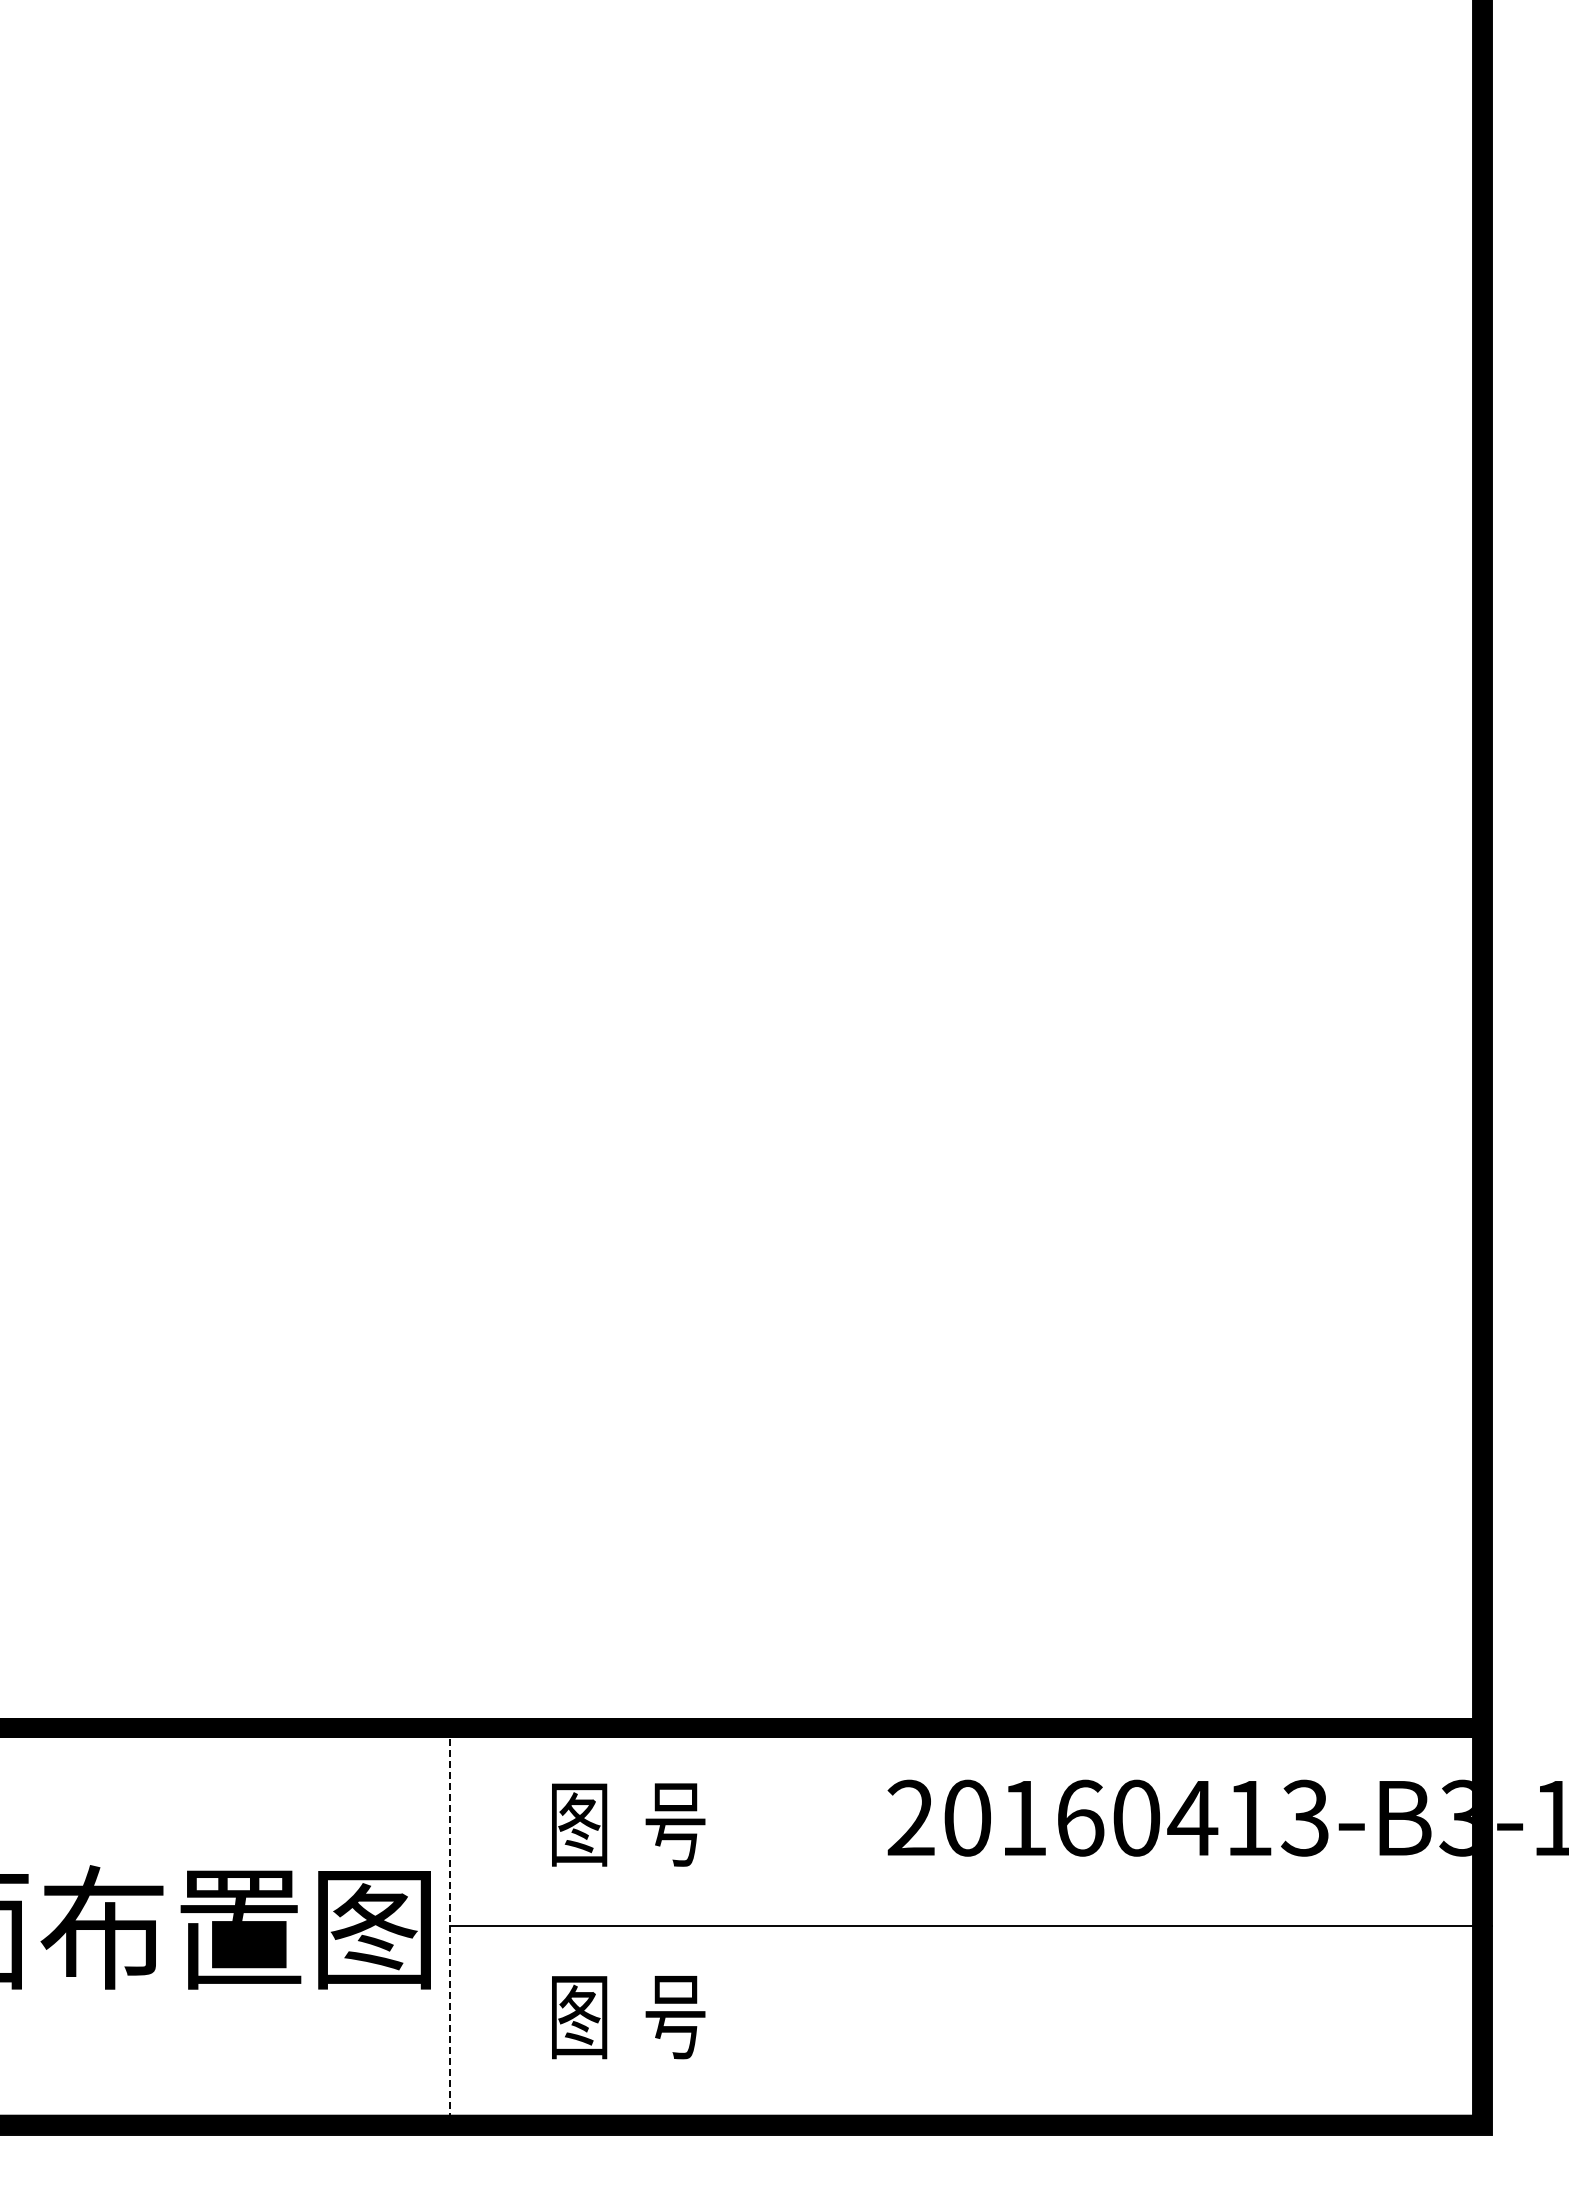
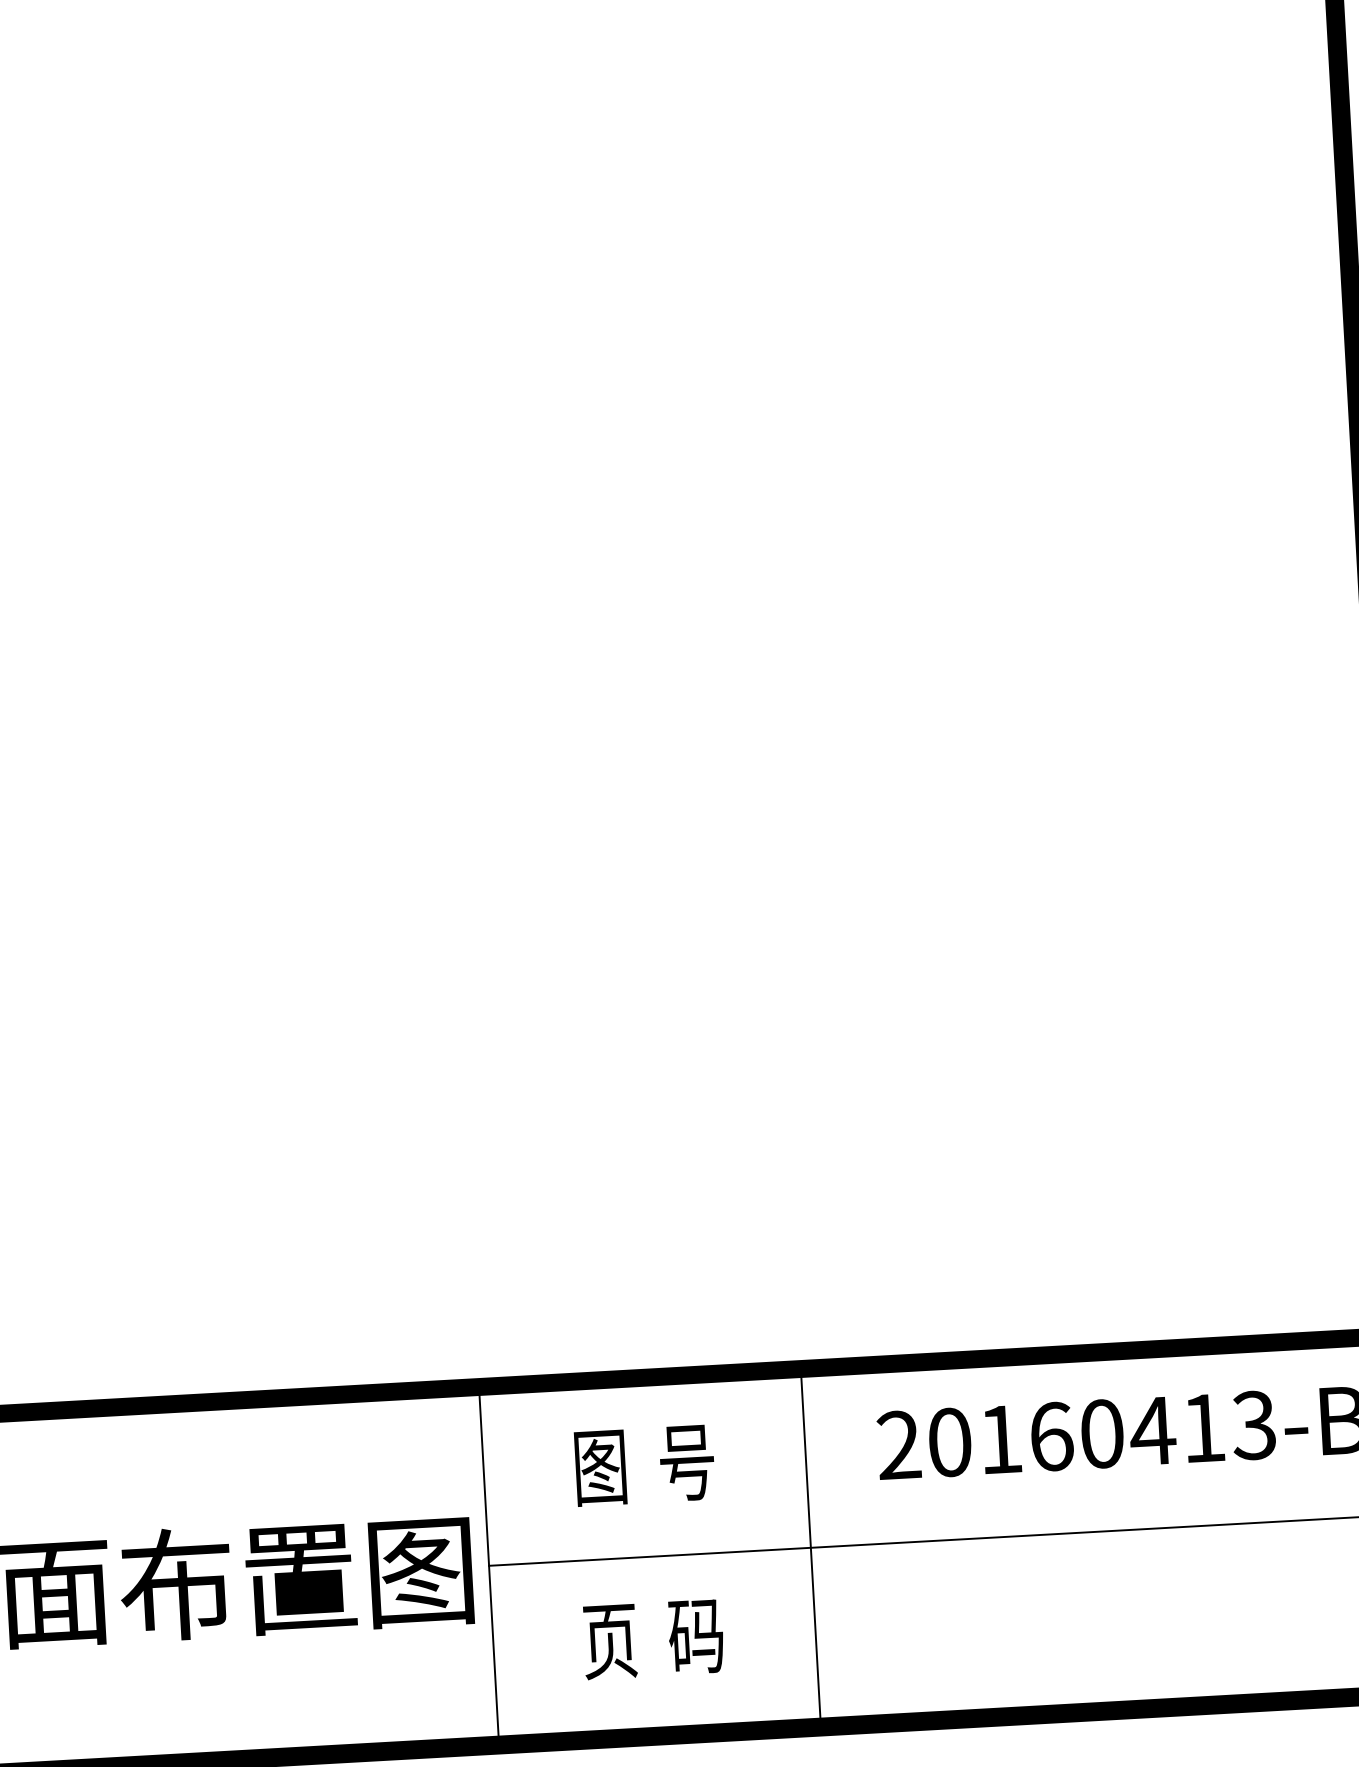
line: (807, 1925) -> (811, 1547), added
line: (449, 1926) -> (488, 1566), dashed -> solid
text: (627, 2017) -> (653, 1639), 图  号 -> 页  码

